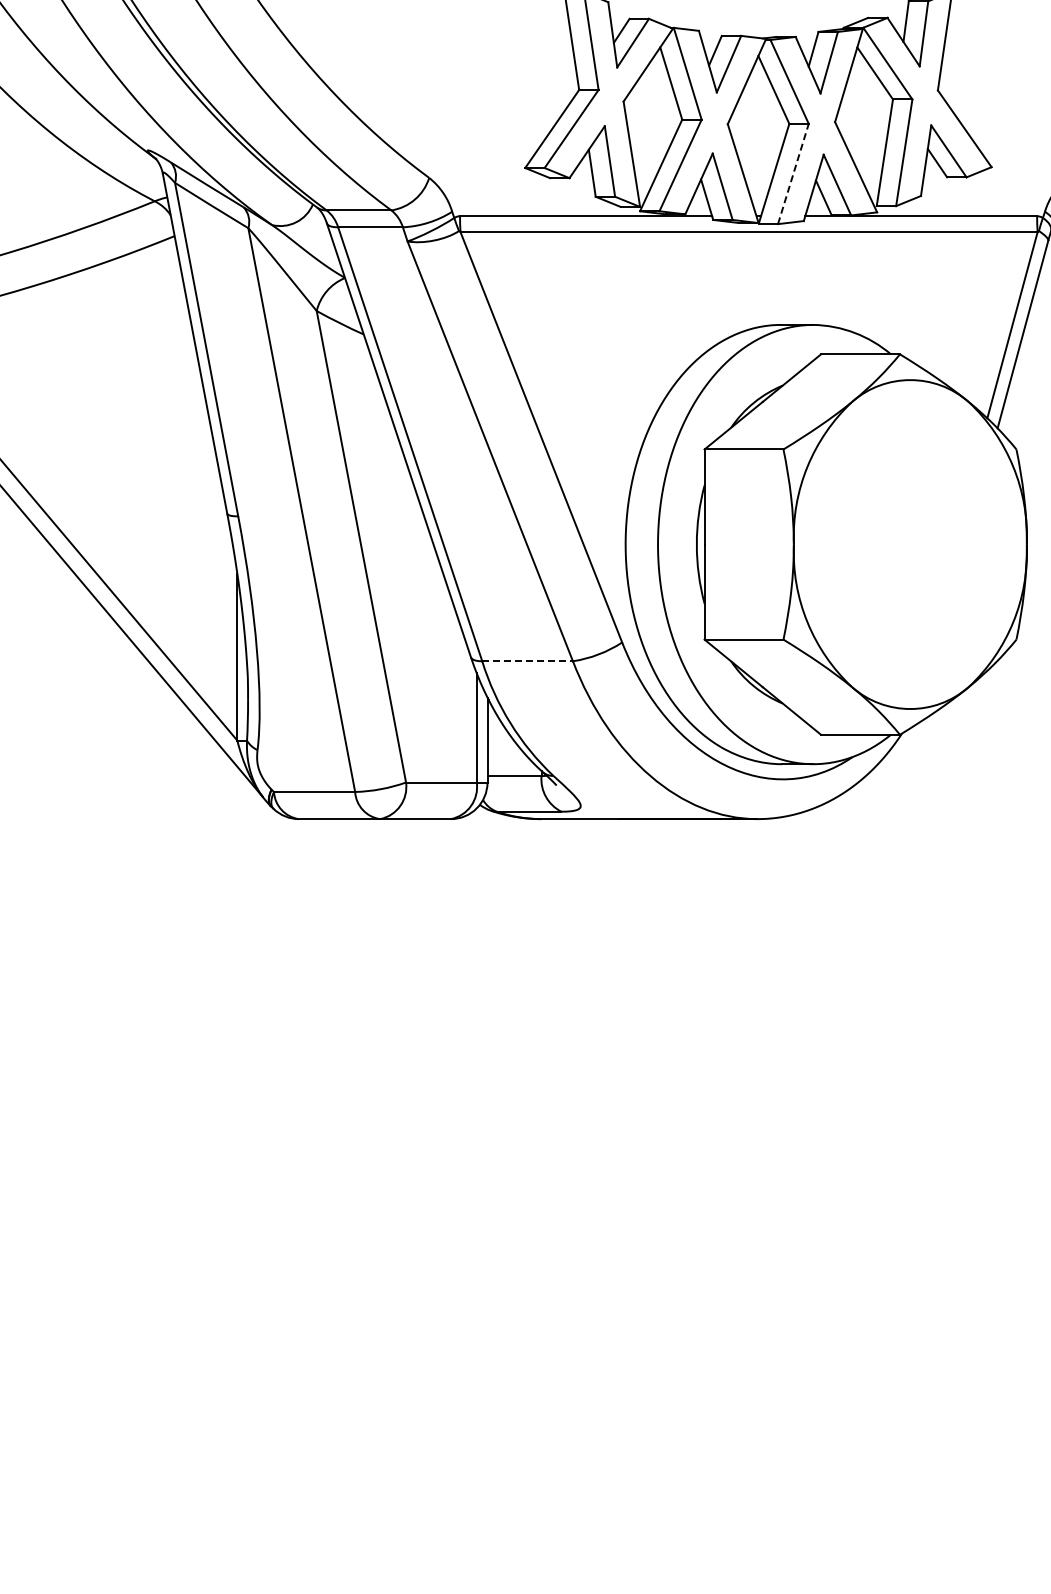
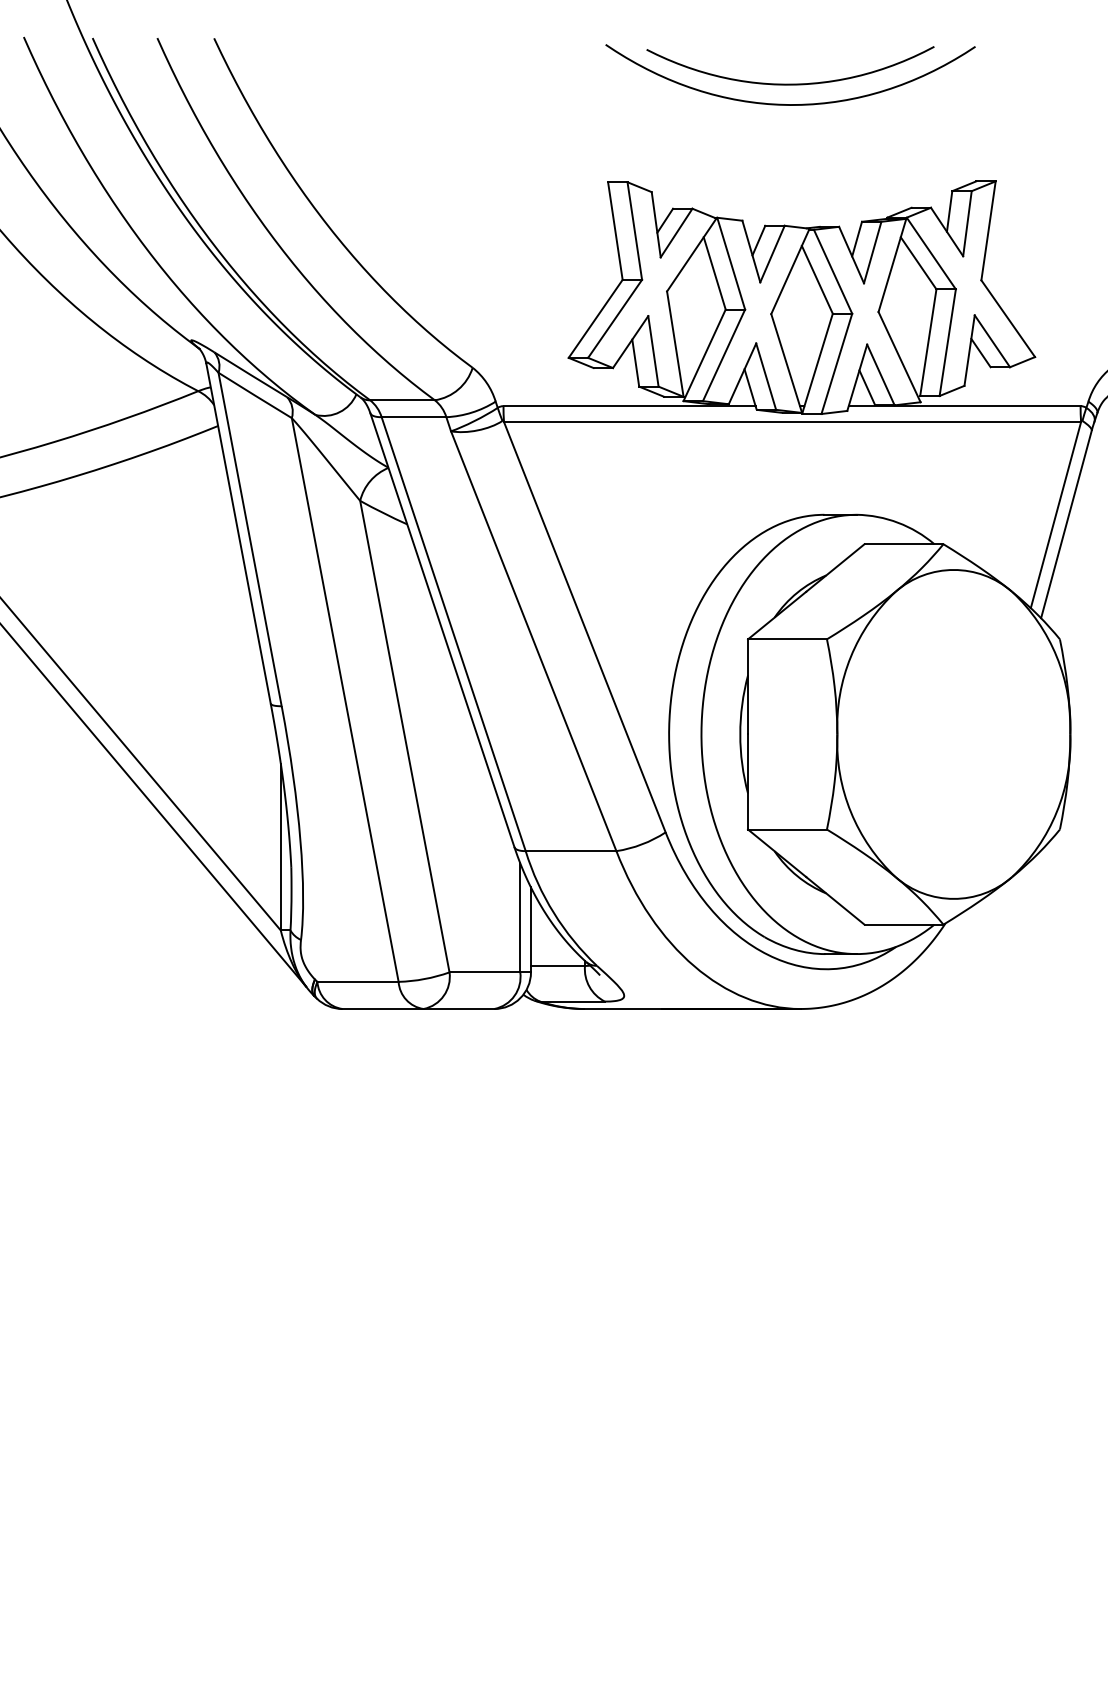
line: (794, 173) -> (837, 363), dashed -> solid
line: (528, 661) -> (571, 851), dashed -> solid

